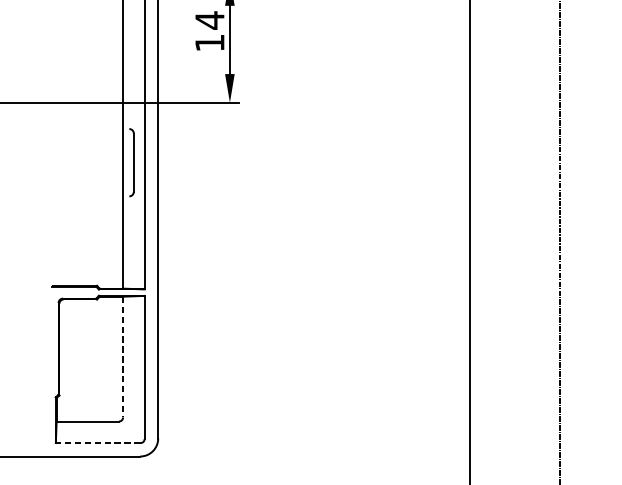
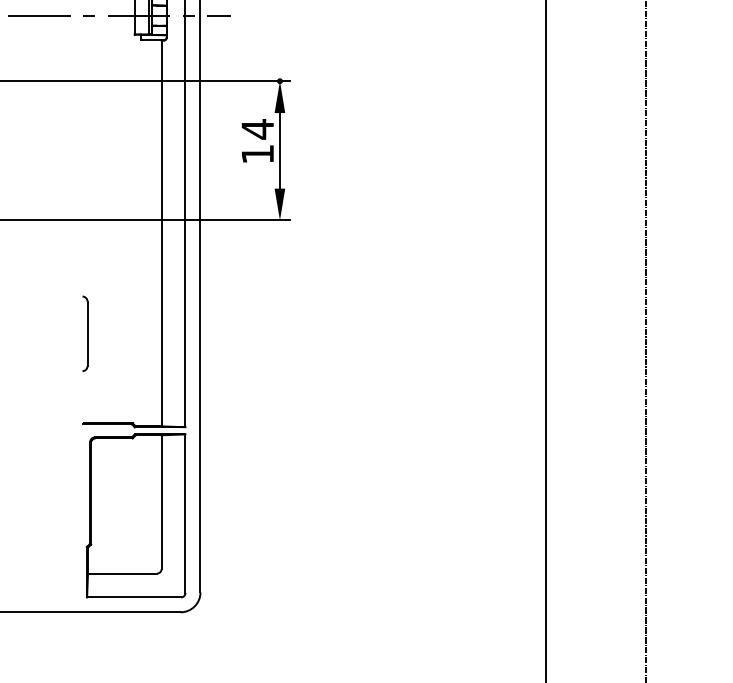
part: (132, 162) -> (85, 333), moved
line: (122, 357) -> (161, 502), dashed -> solid
line: (98, 443) -> (134, 597), dashed -> solid

